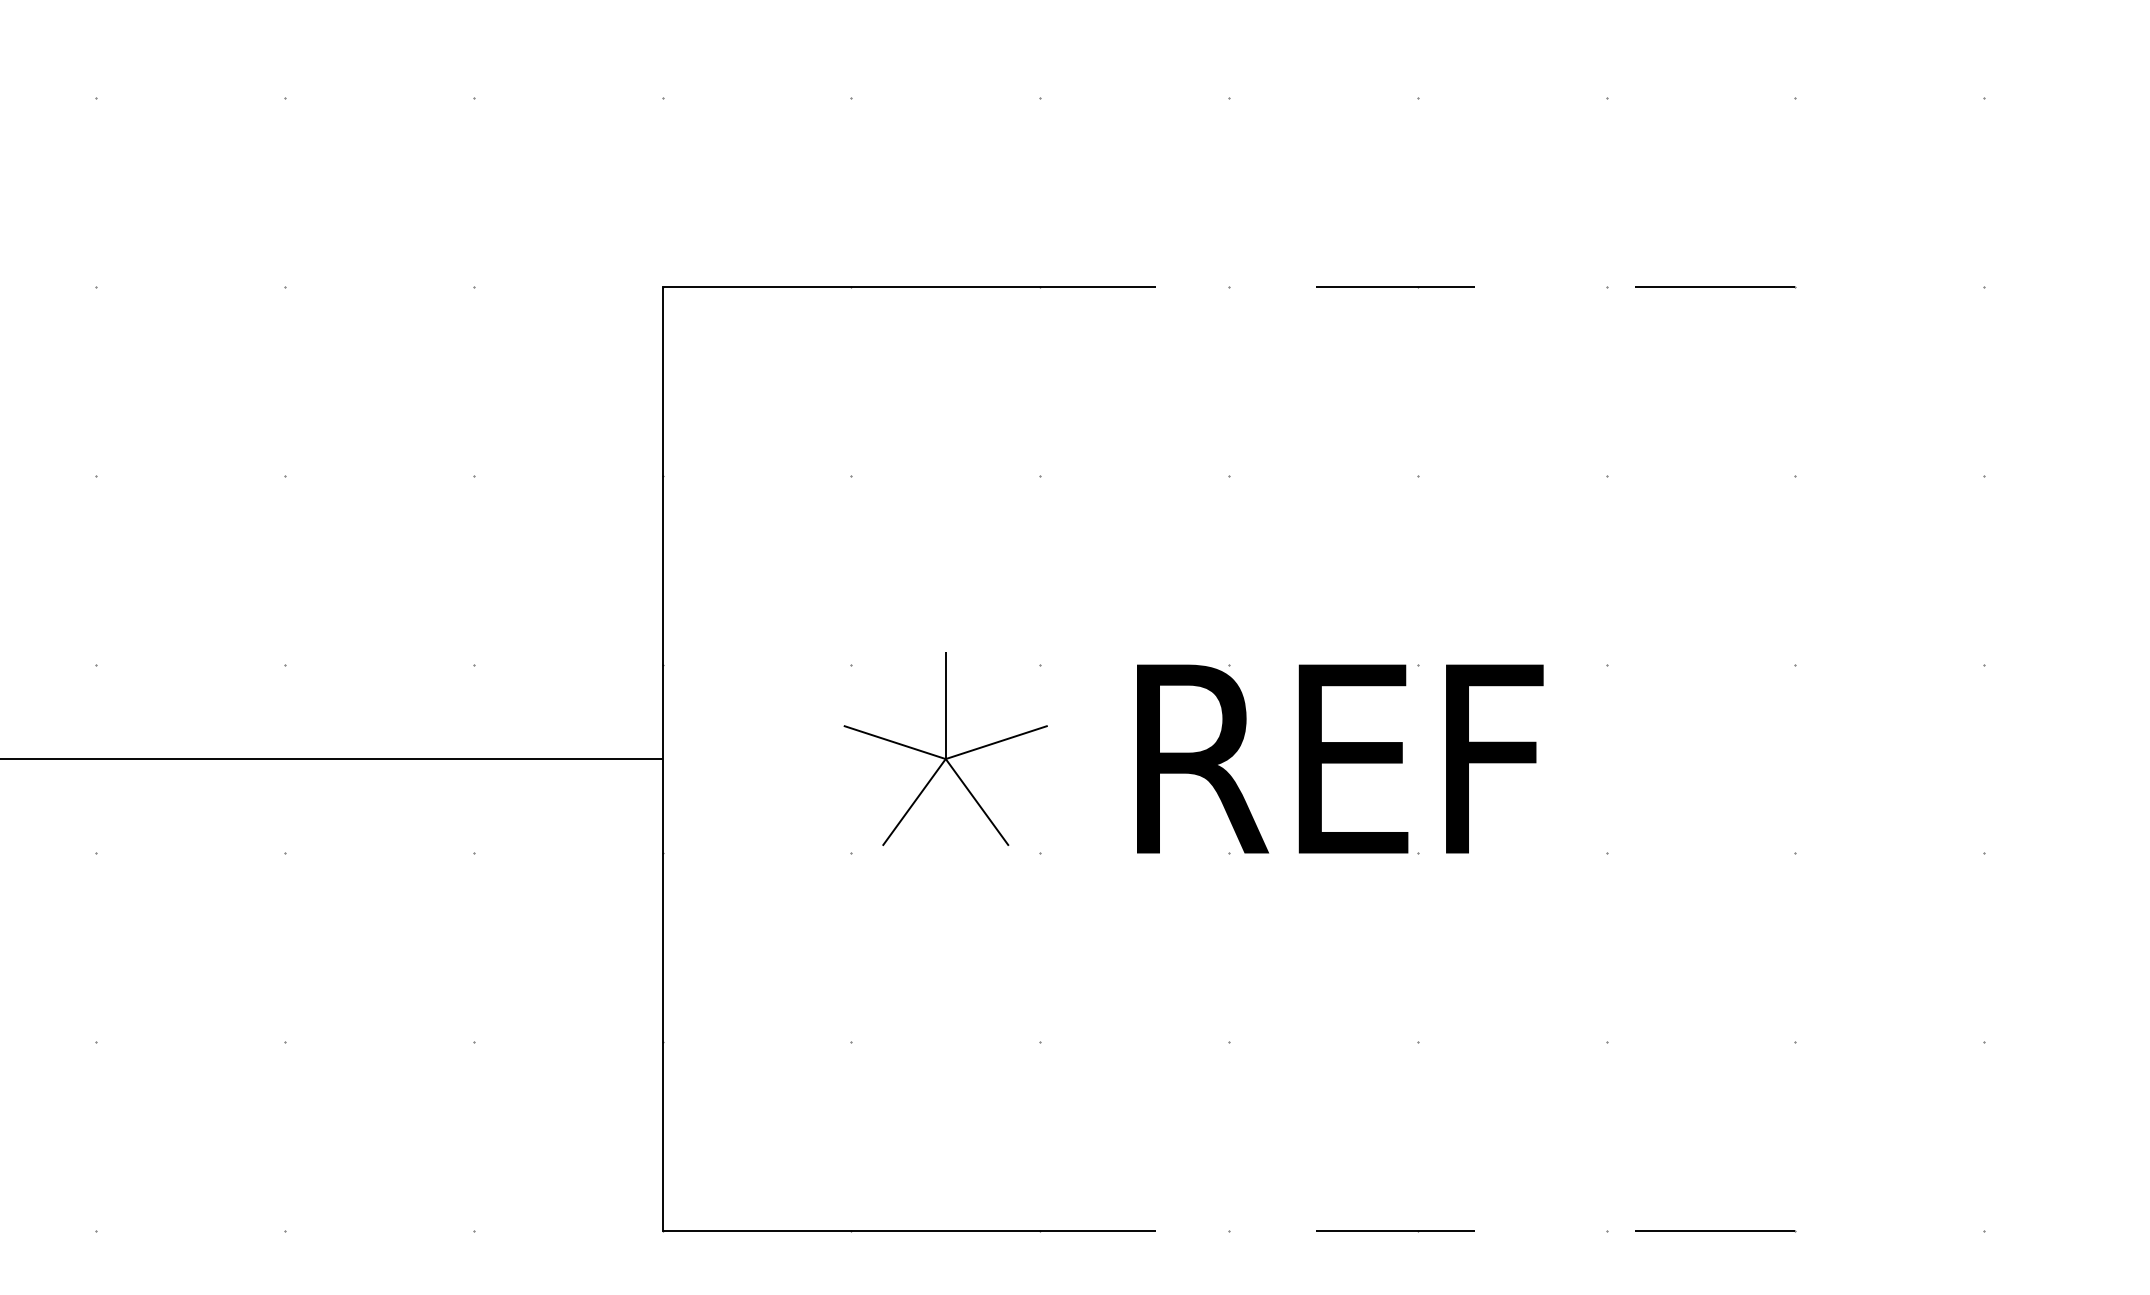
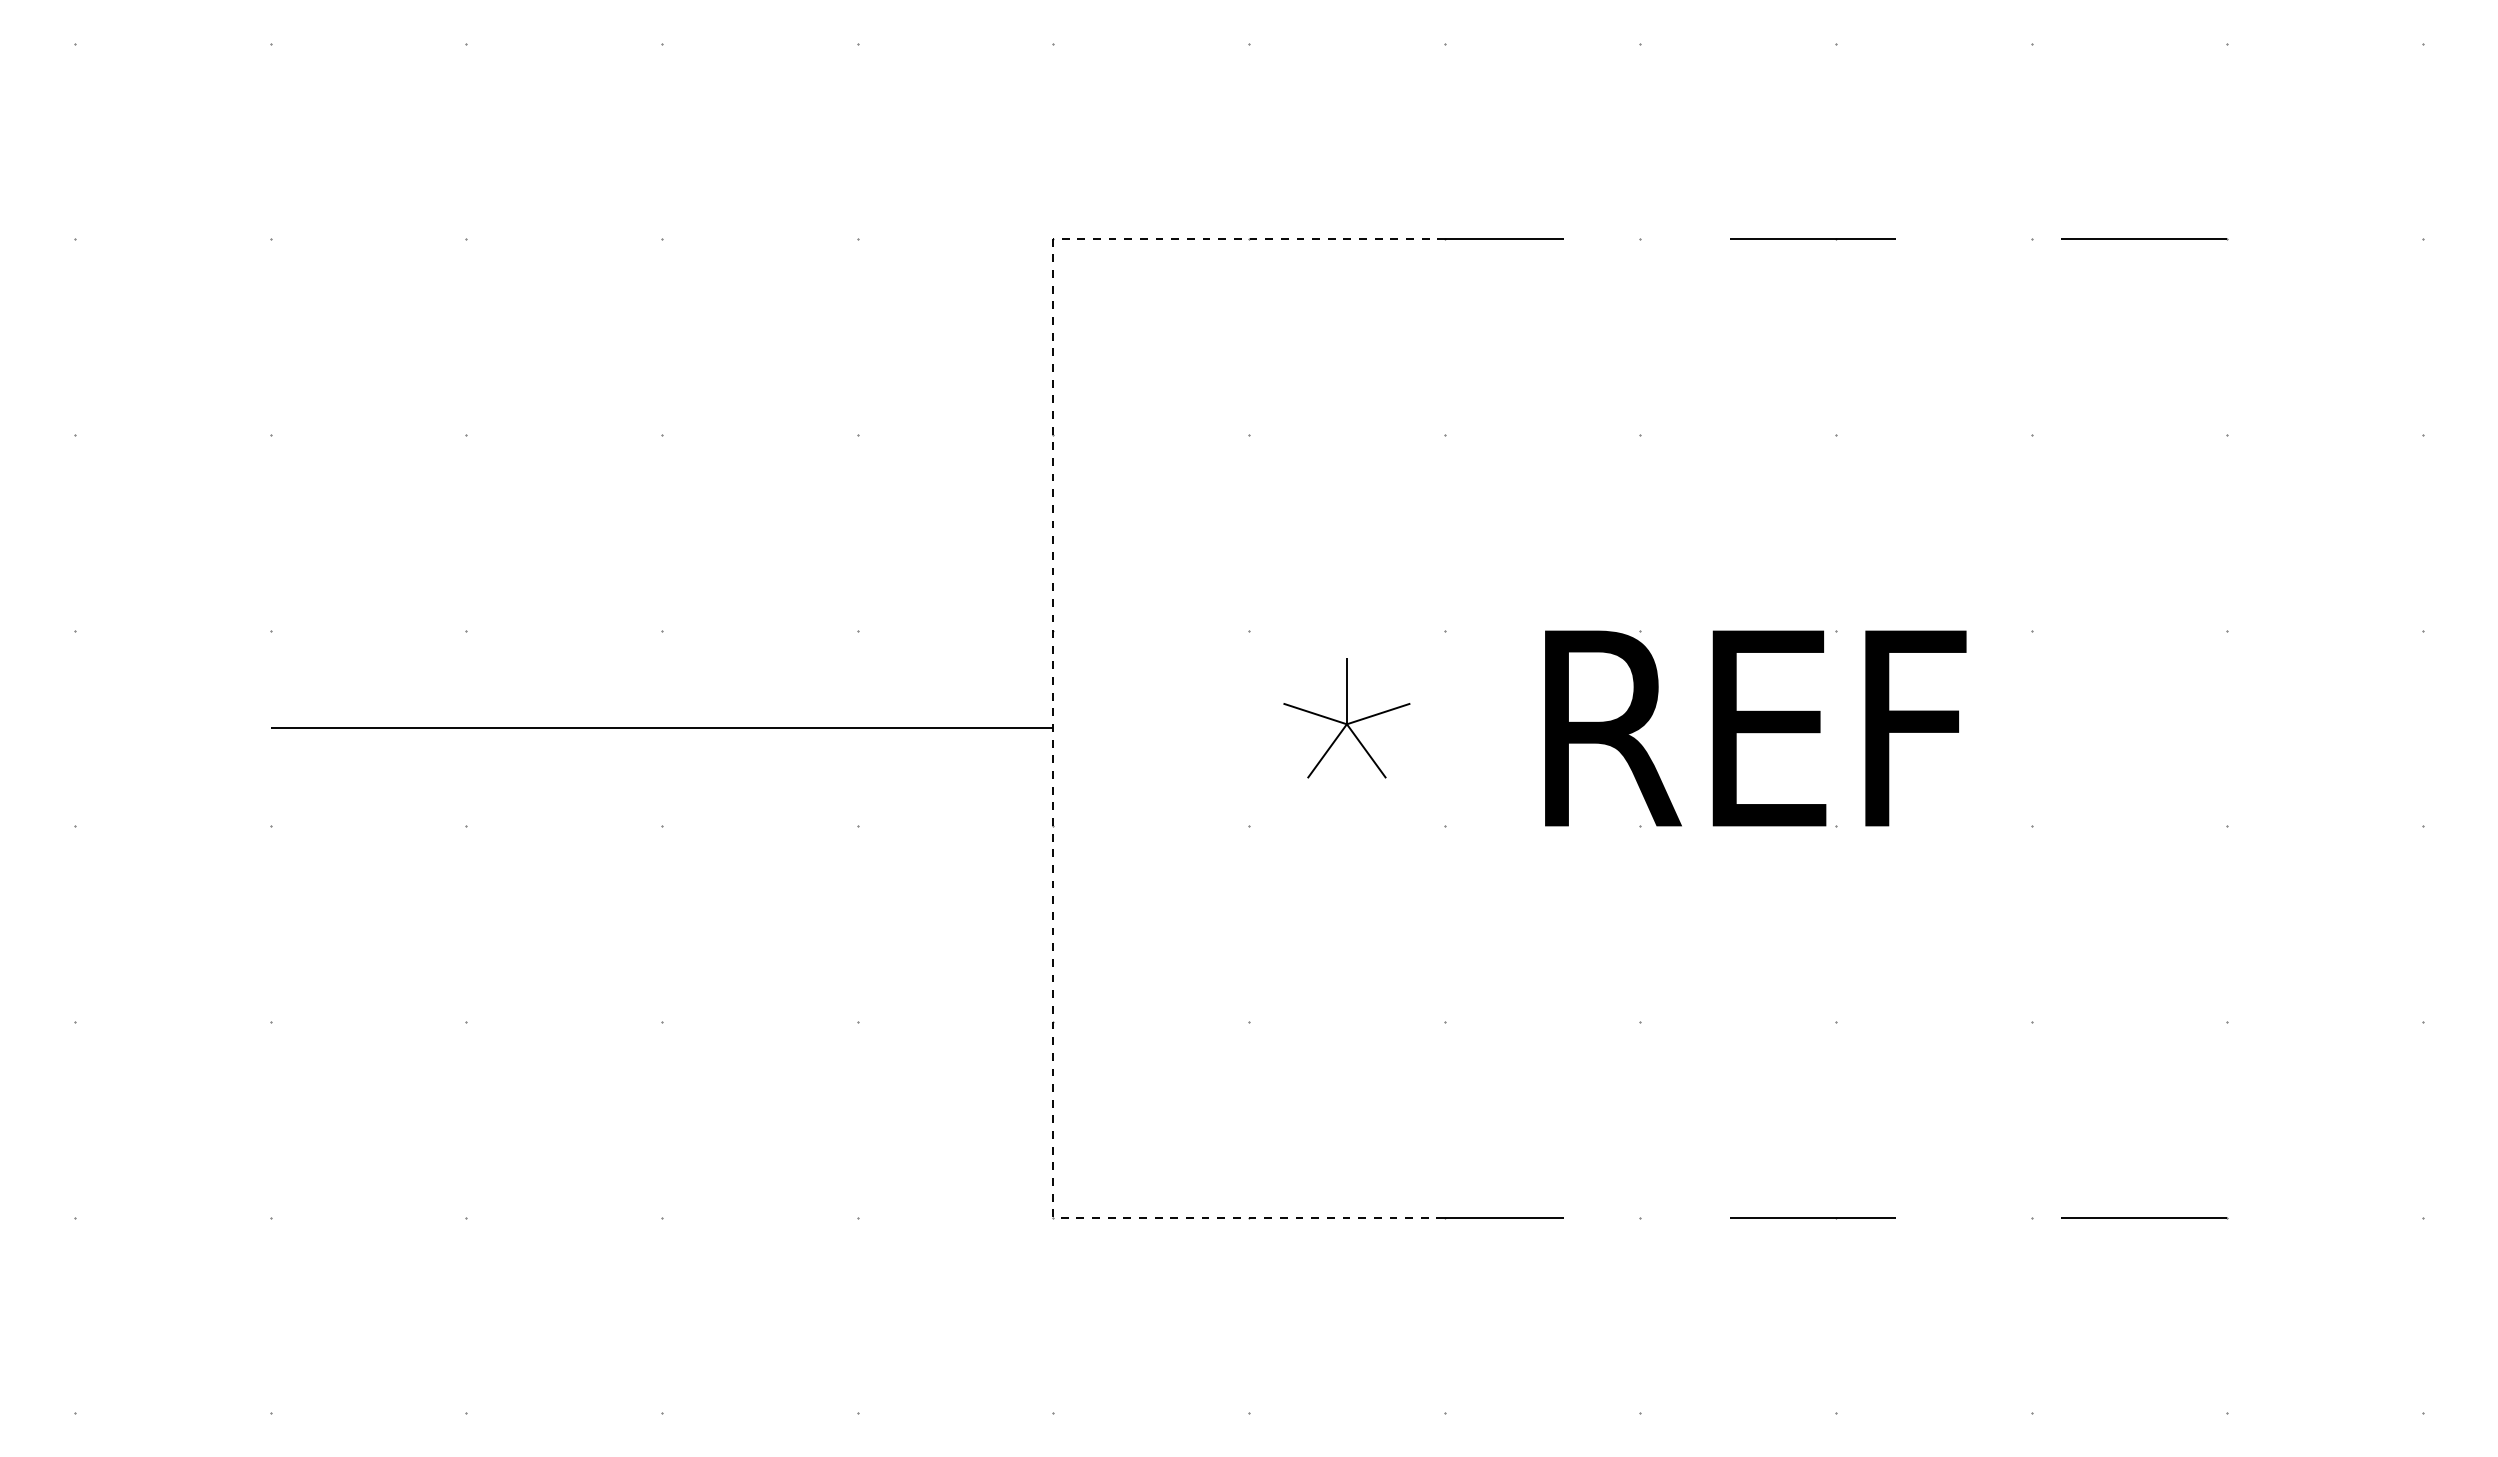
part: (945, 748) -> (1346, 717), size x0.6
line: (662, 759) -> (1053, 728), solid -> dashed

